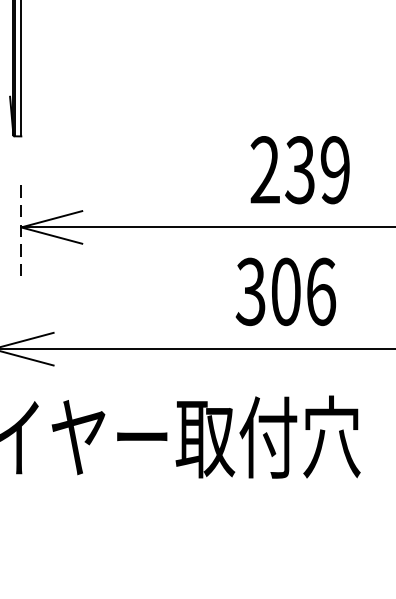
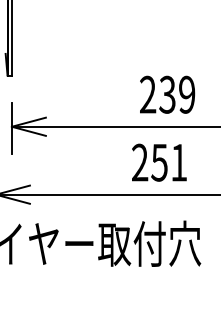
line: (20, 232) -> (11, 129), dashed -> solid
text: (285, 291) -> (159, 162), 306 -> 251

